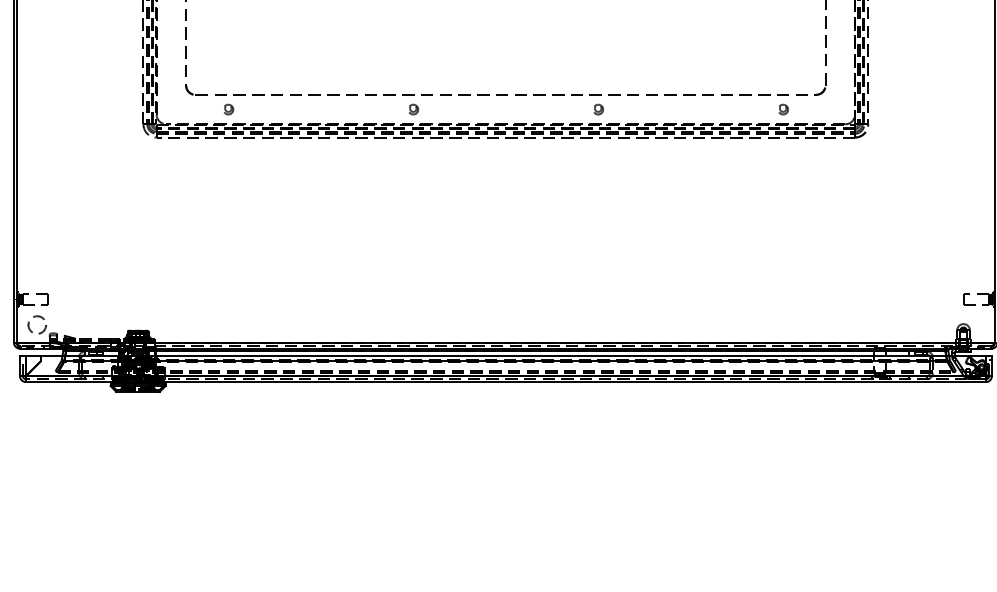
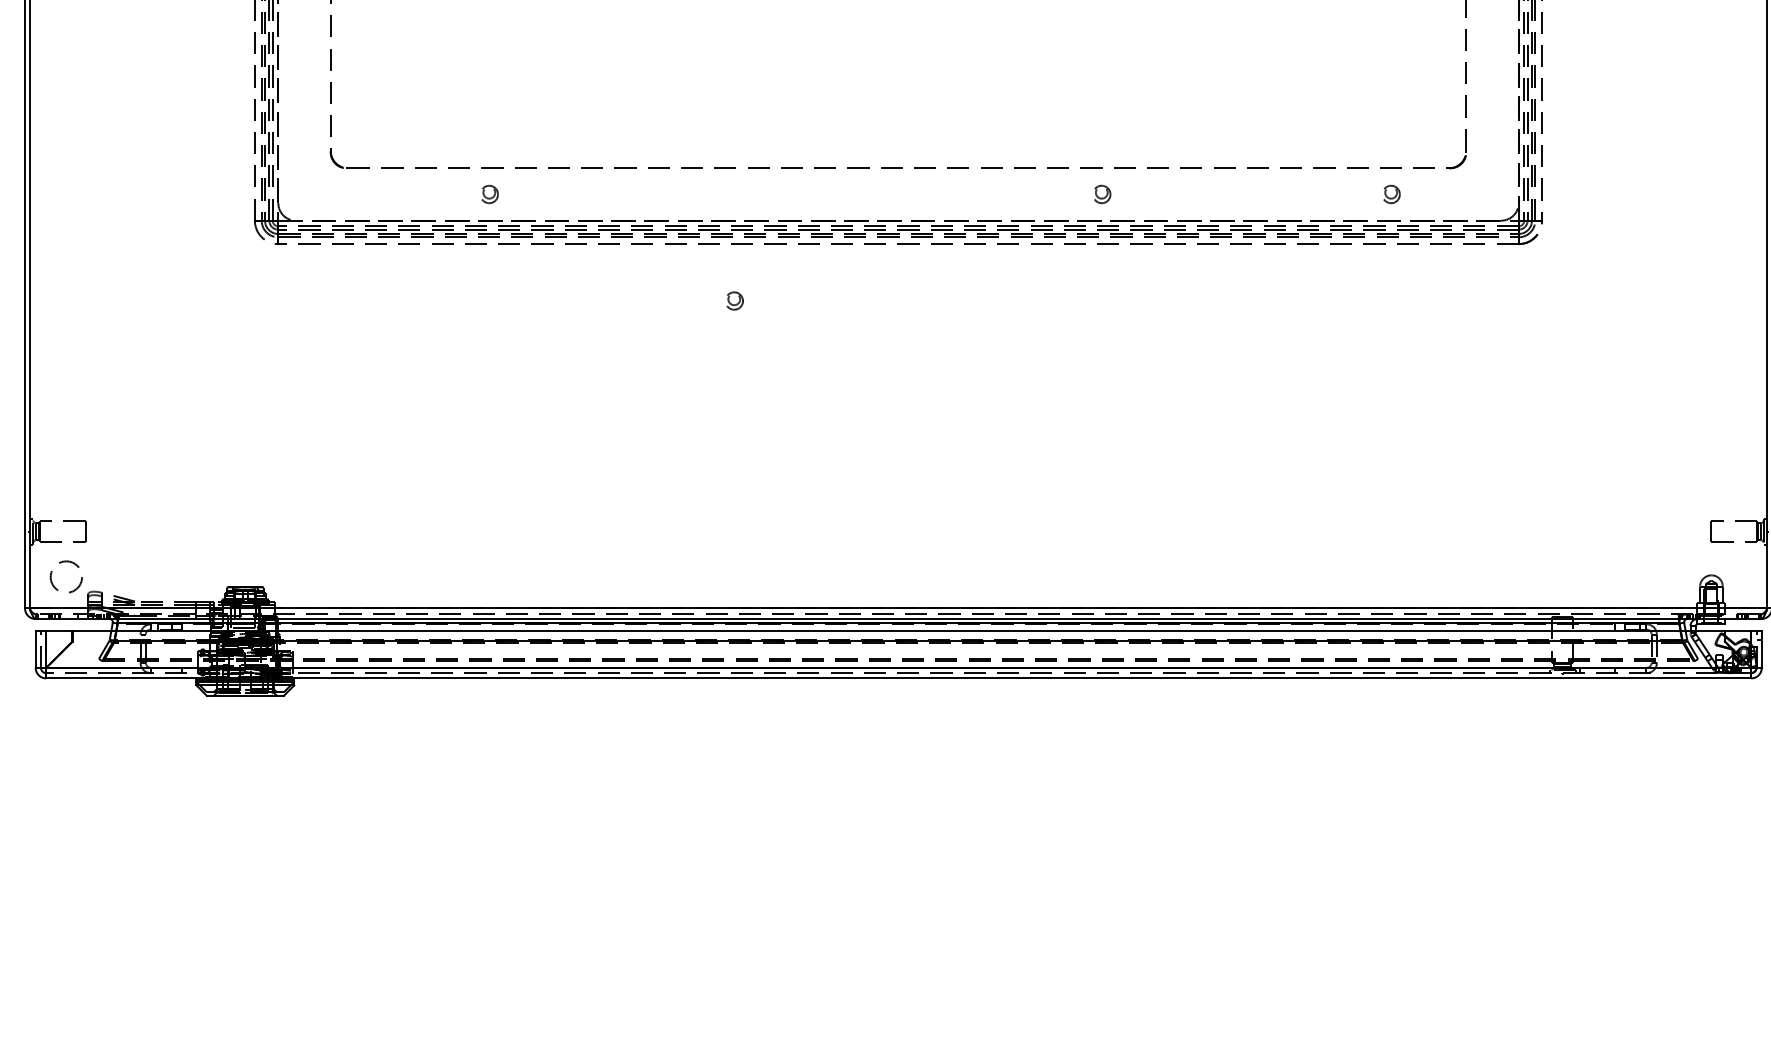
part: (229, 109) -> (491, 194), moved
part: (414, 109) -> (736, 300), moved
part: (598, 109) -> (1102, 194), moved

